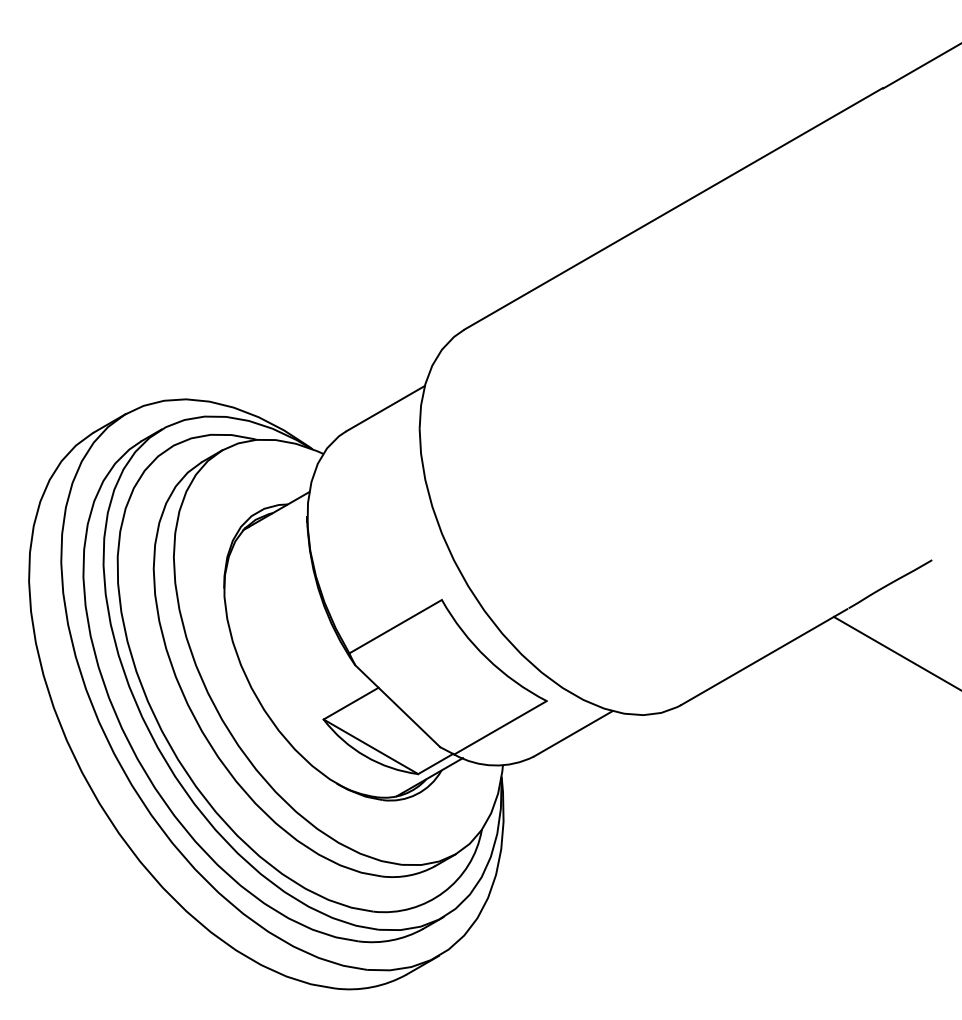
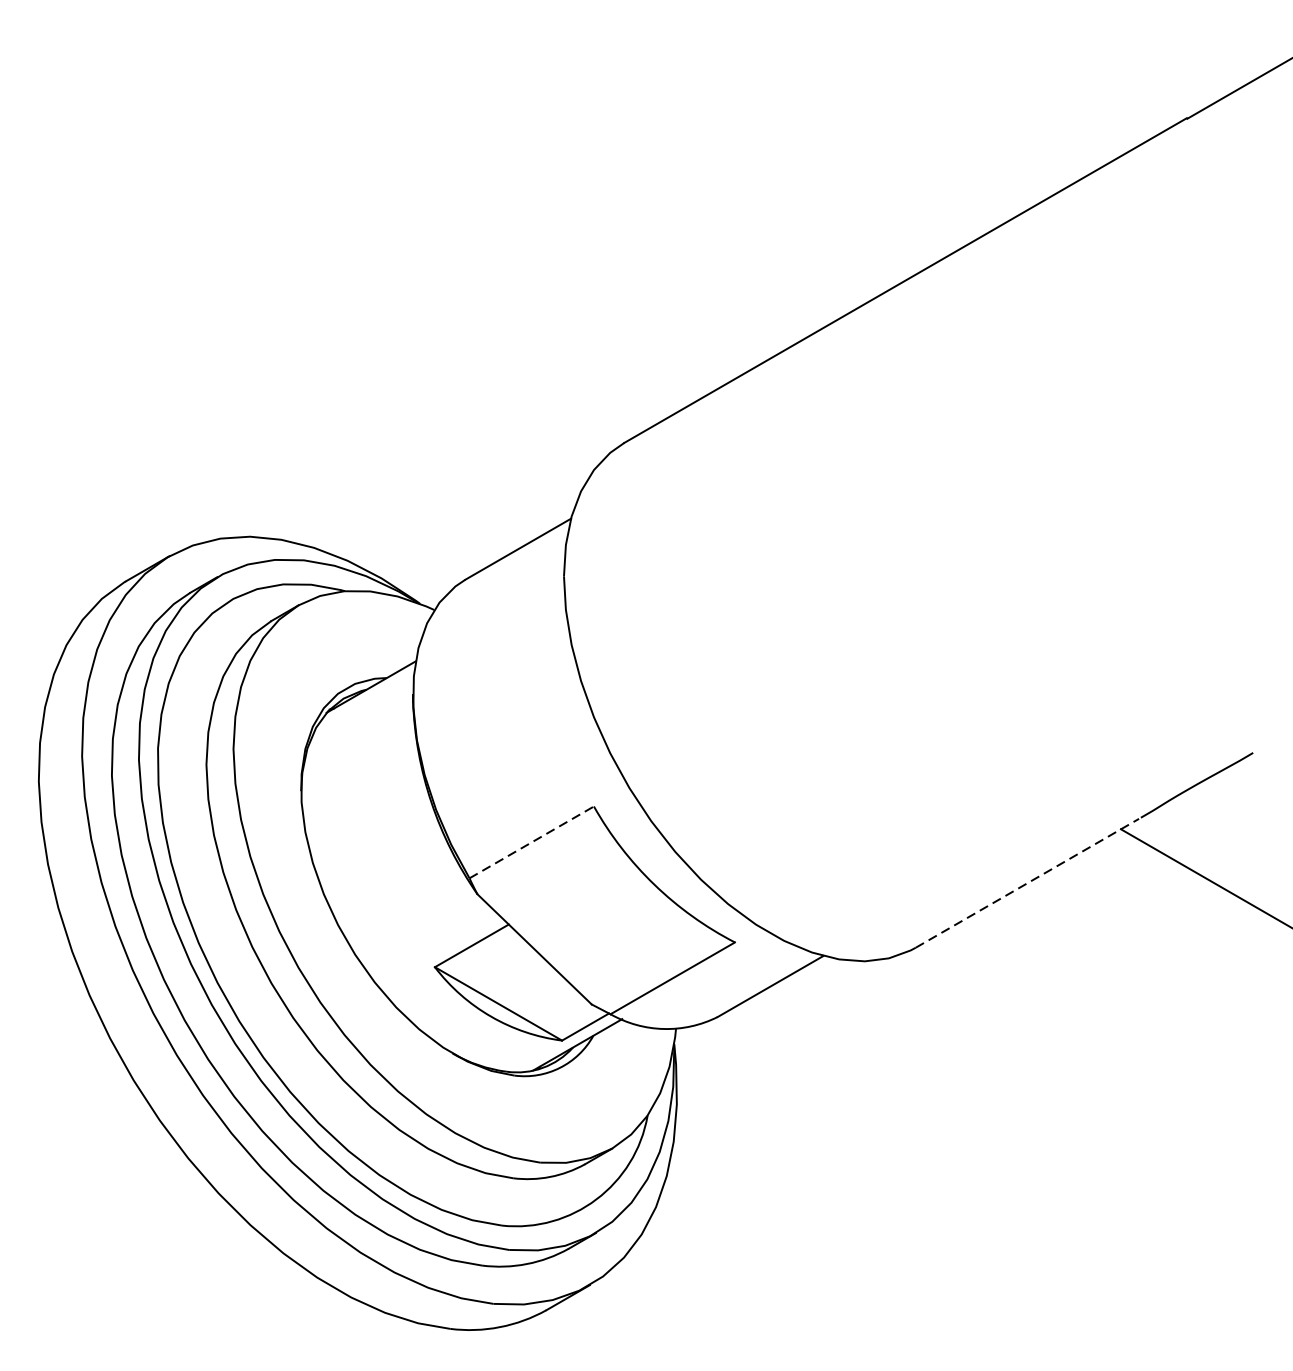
line: (396, 626) -> (532, 842), solid -> dashed
line: (764, 657) -> (1027, 883), solid -> dashed

